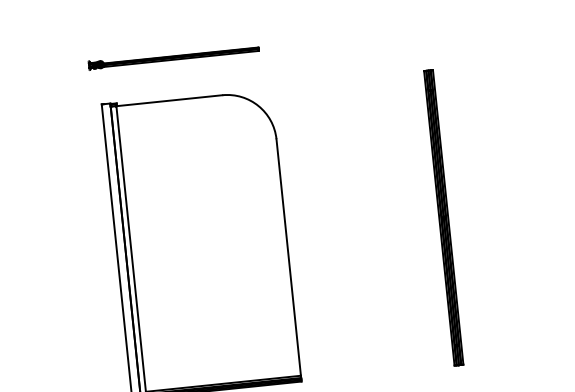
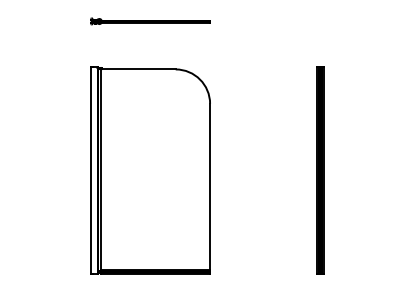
part: (173, 57) -> (150, 21), moved

